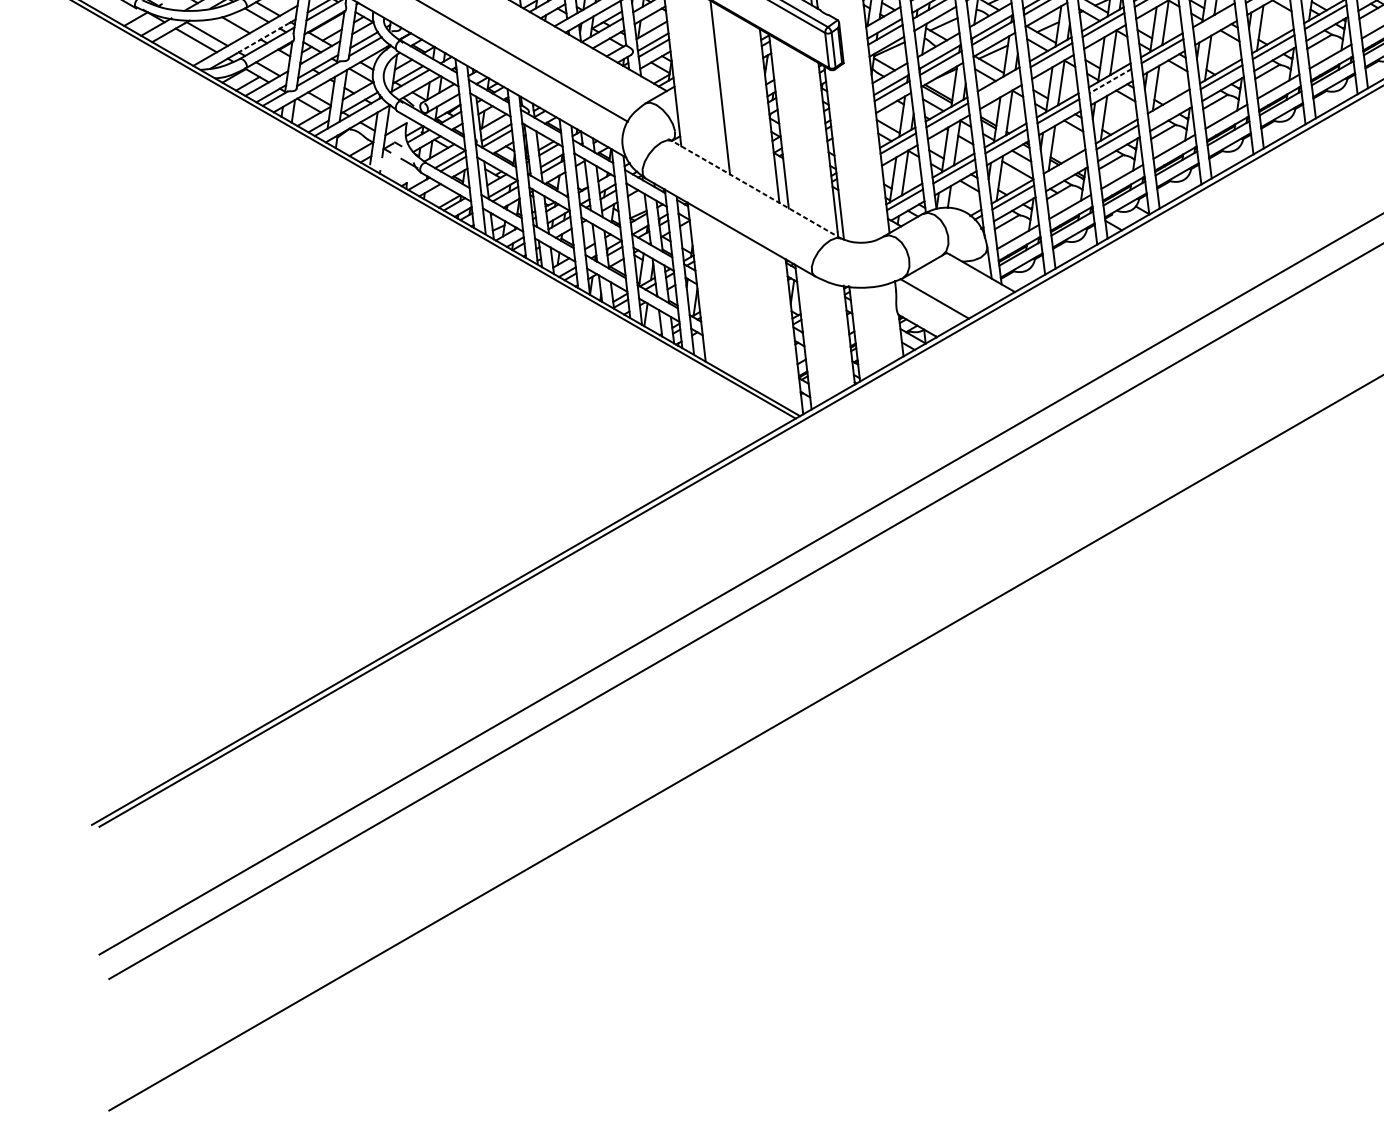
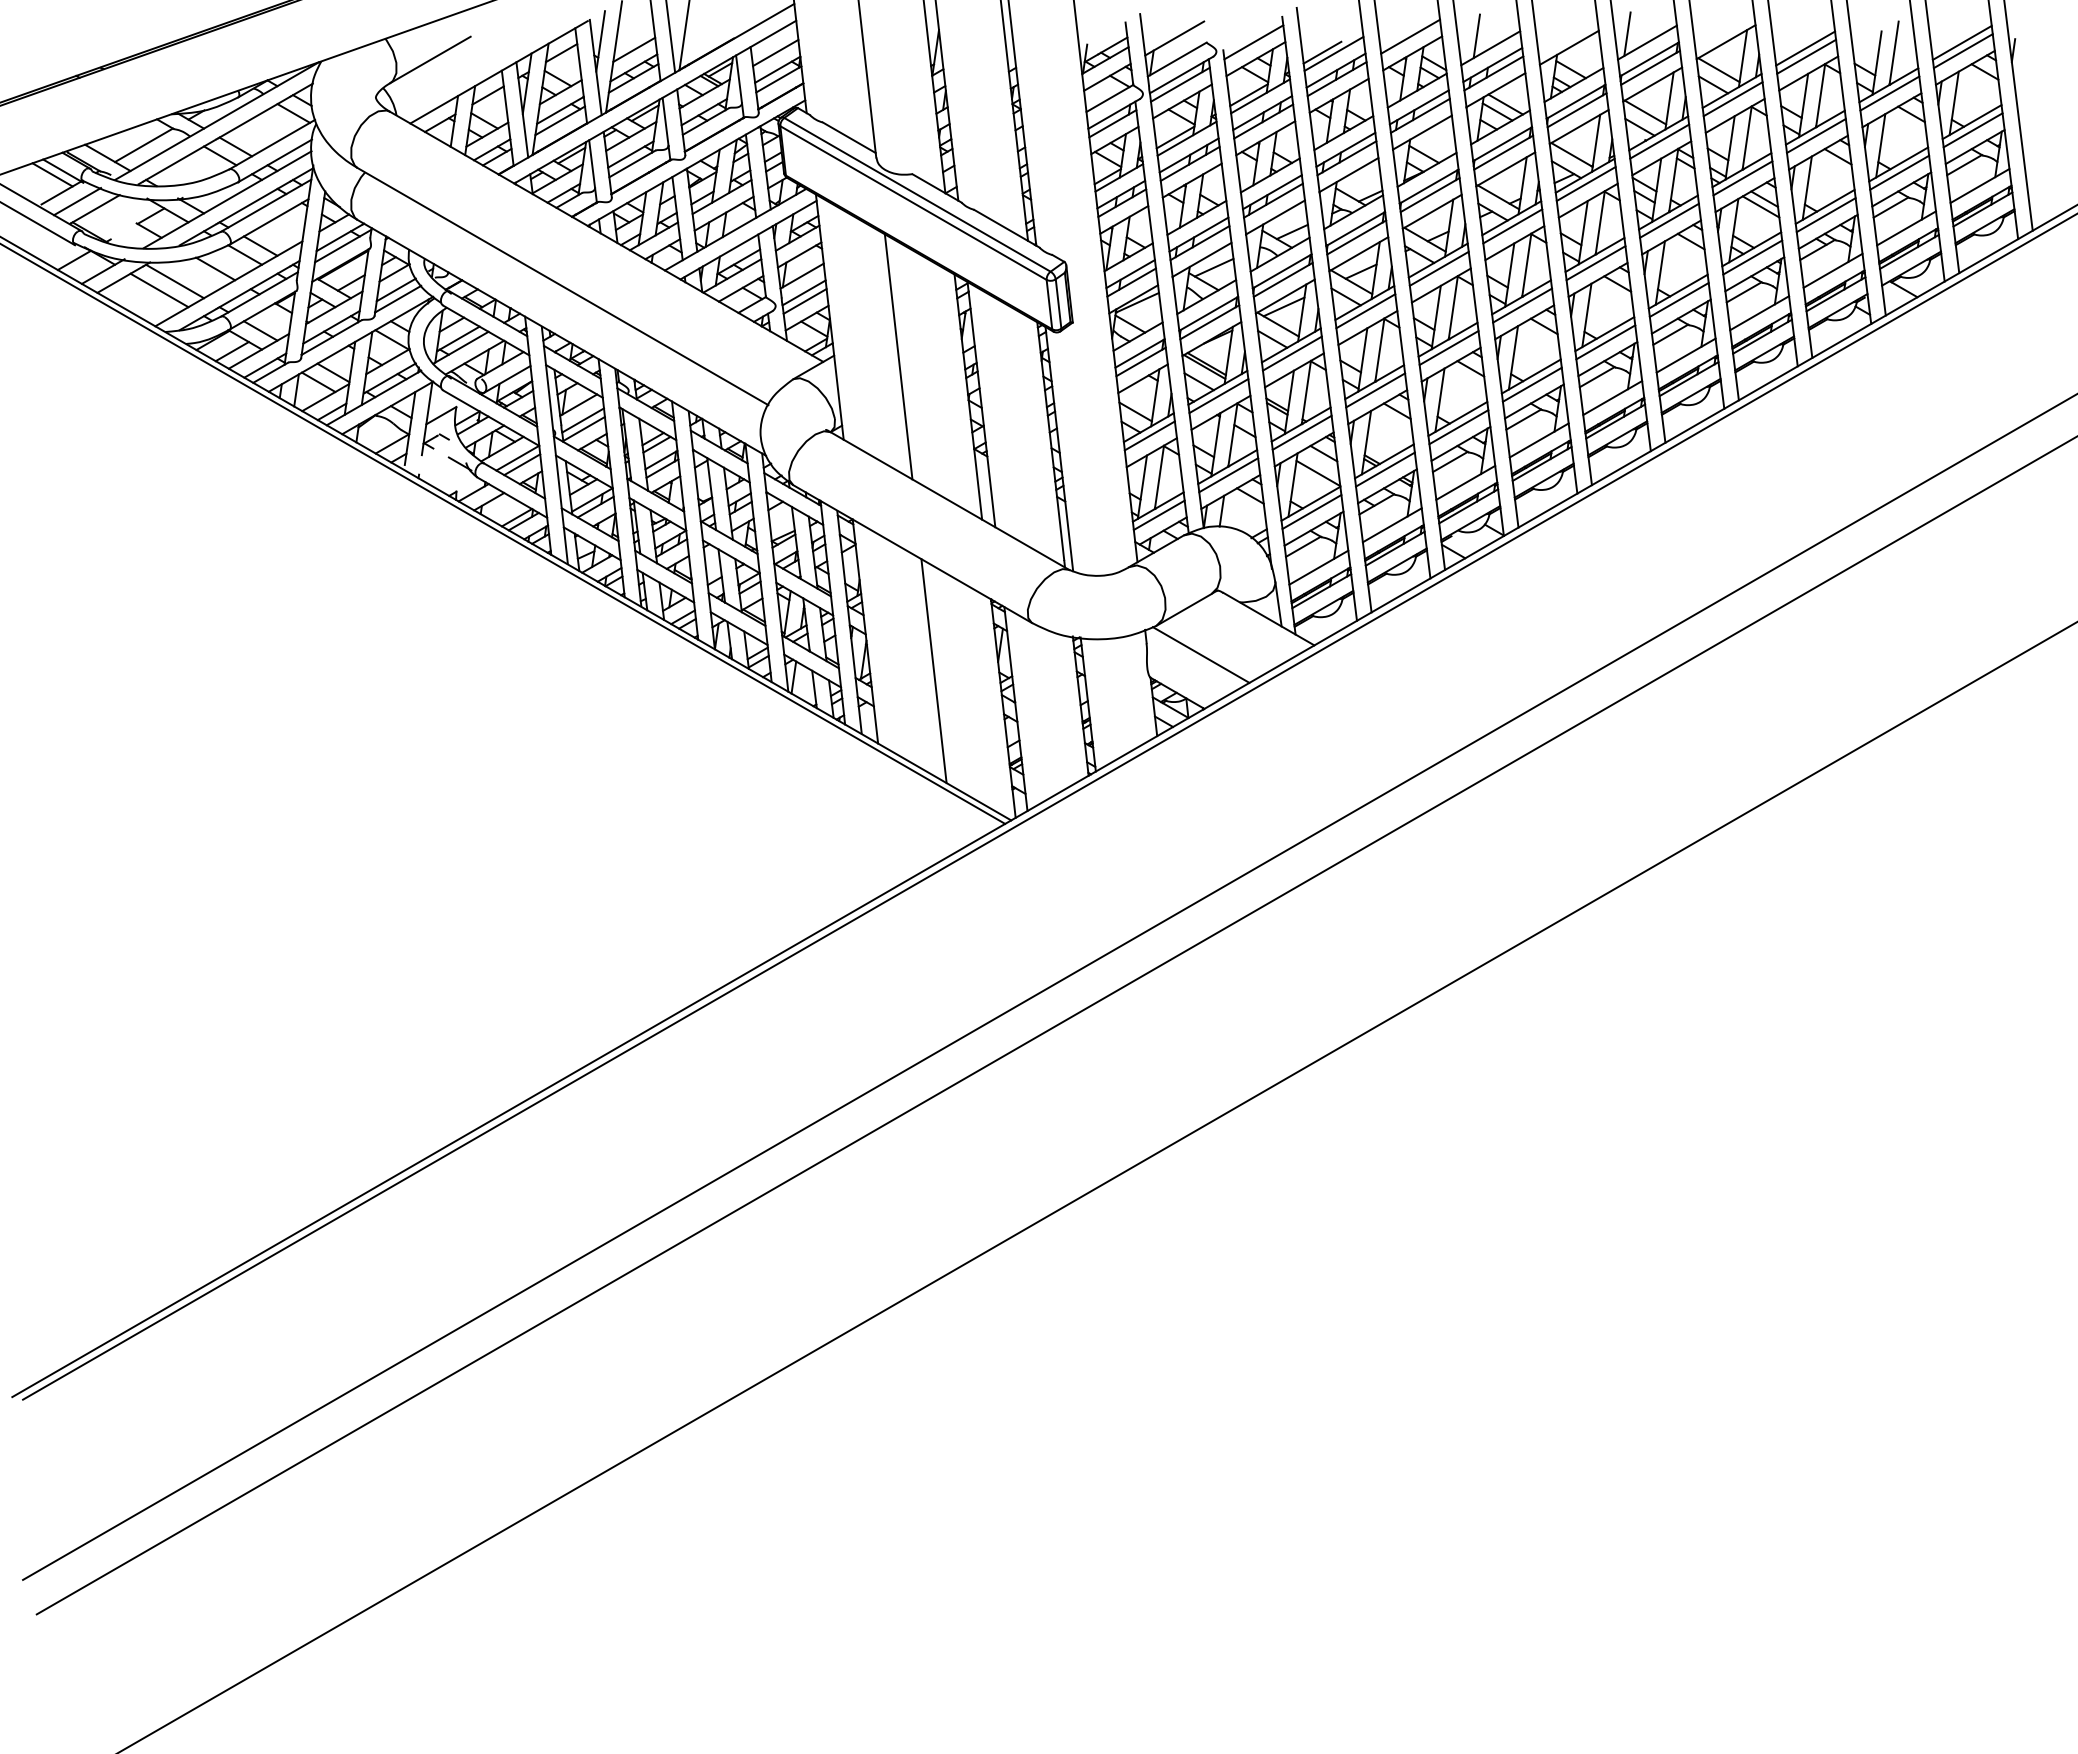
line: (1214, 21) -> (1595, 263), added
line: (263, 38) -> (254, 287), dashed -> solid
line: (1110, 81) -> (1449, 348), dashed -> solid
line: (998, 85) -> (1291, 353), added
line: (1168, 107) -> (1531, 384), added
line: (1065, 167) -> (1385, 469), added
line: (757, 190) -> (950, 501), dashed -> solid
line: (744, 310) -> (933, 671), added

